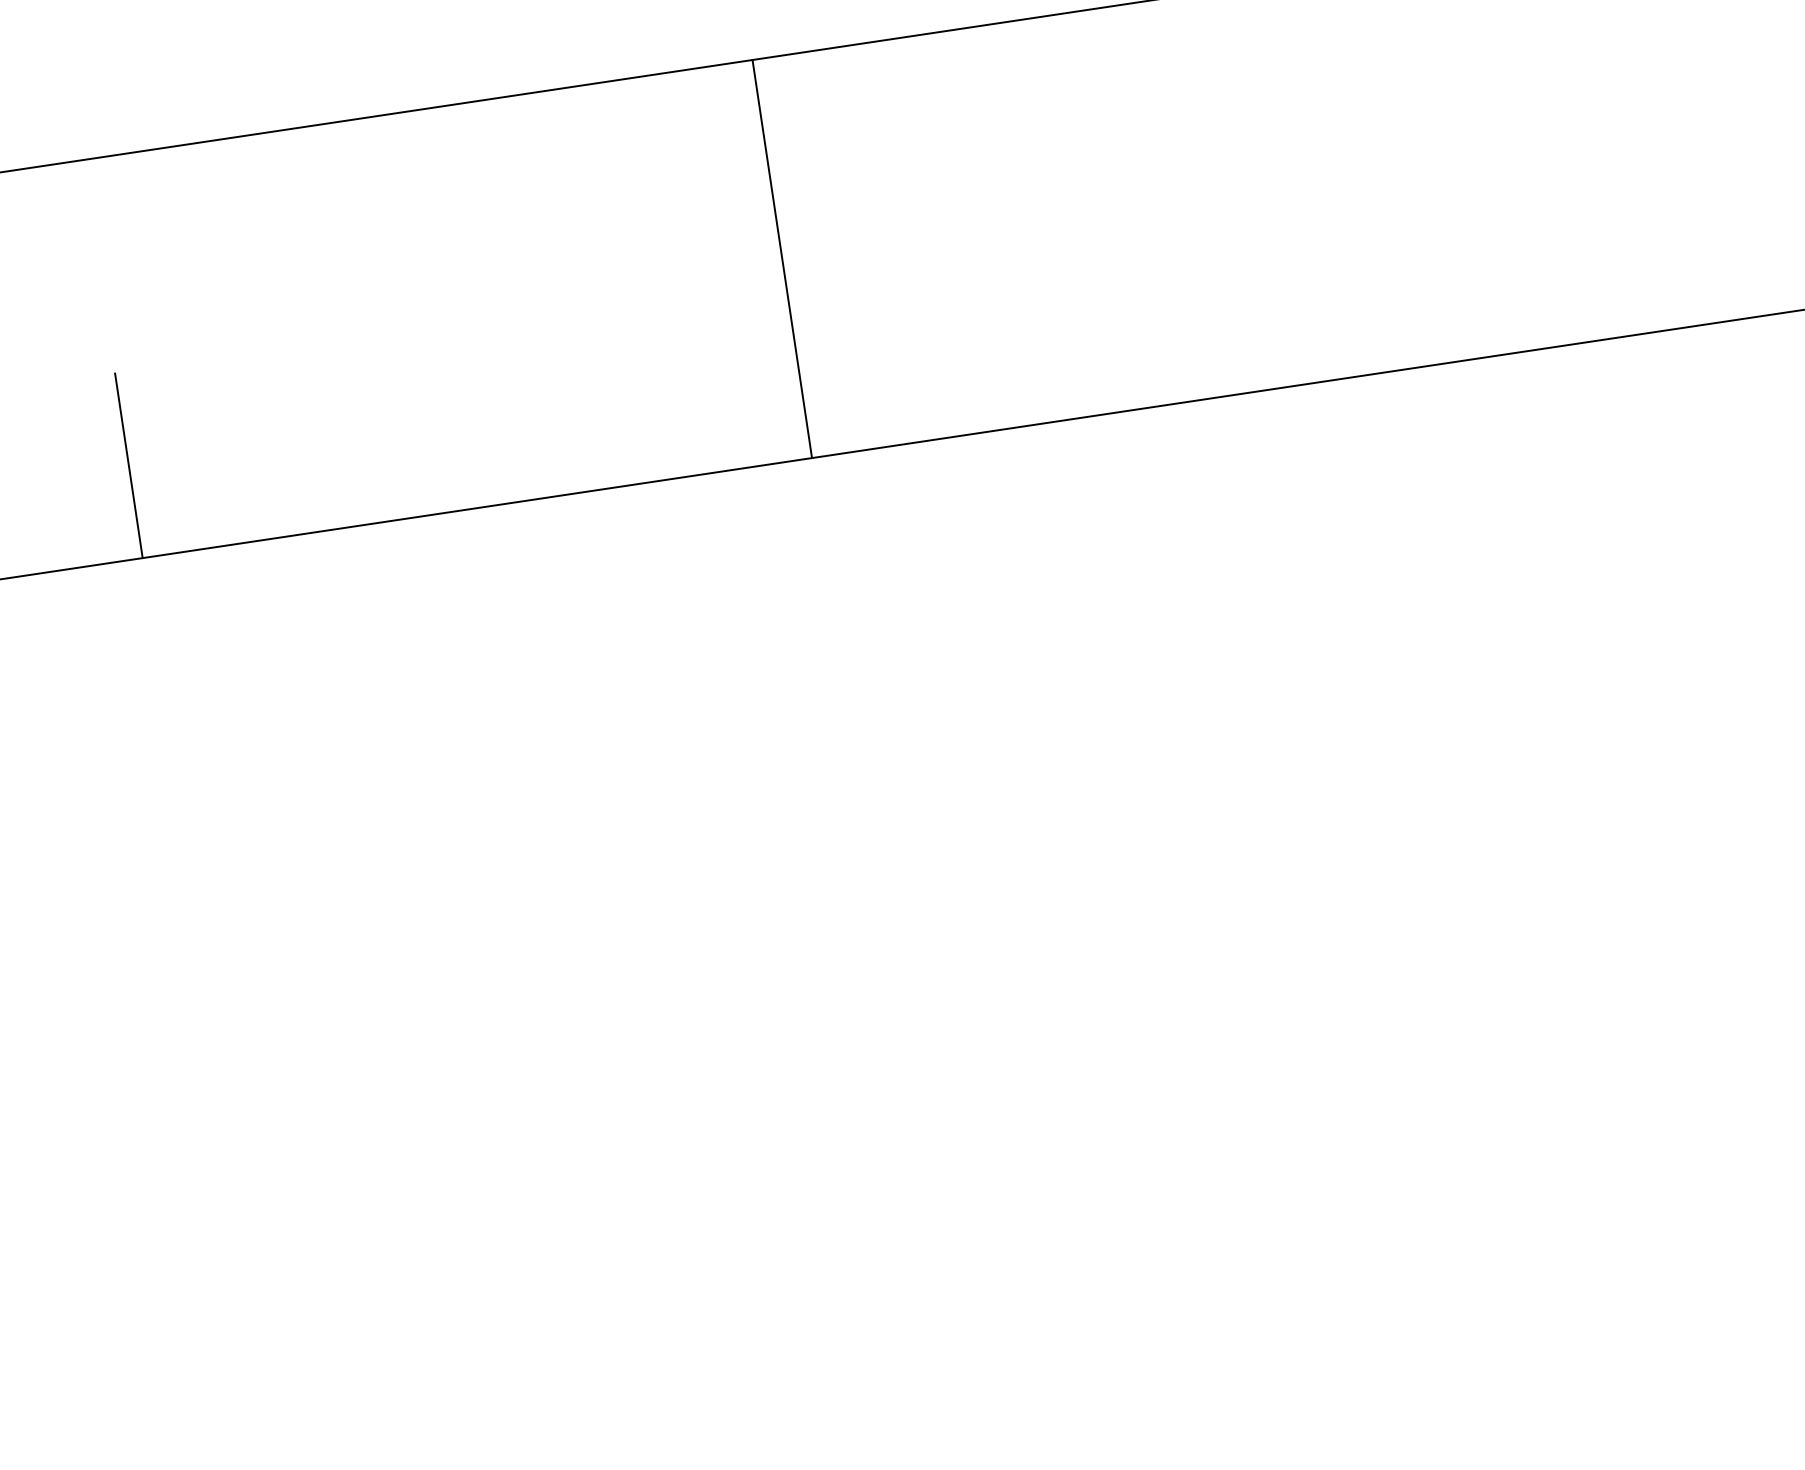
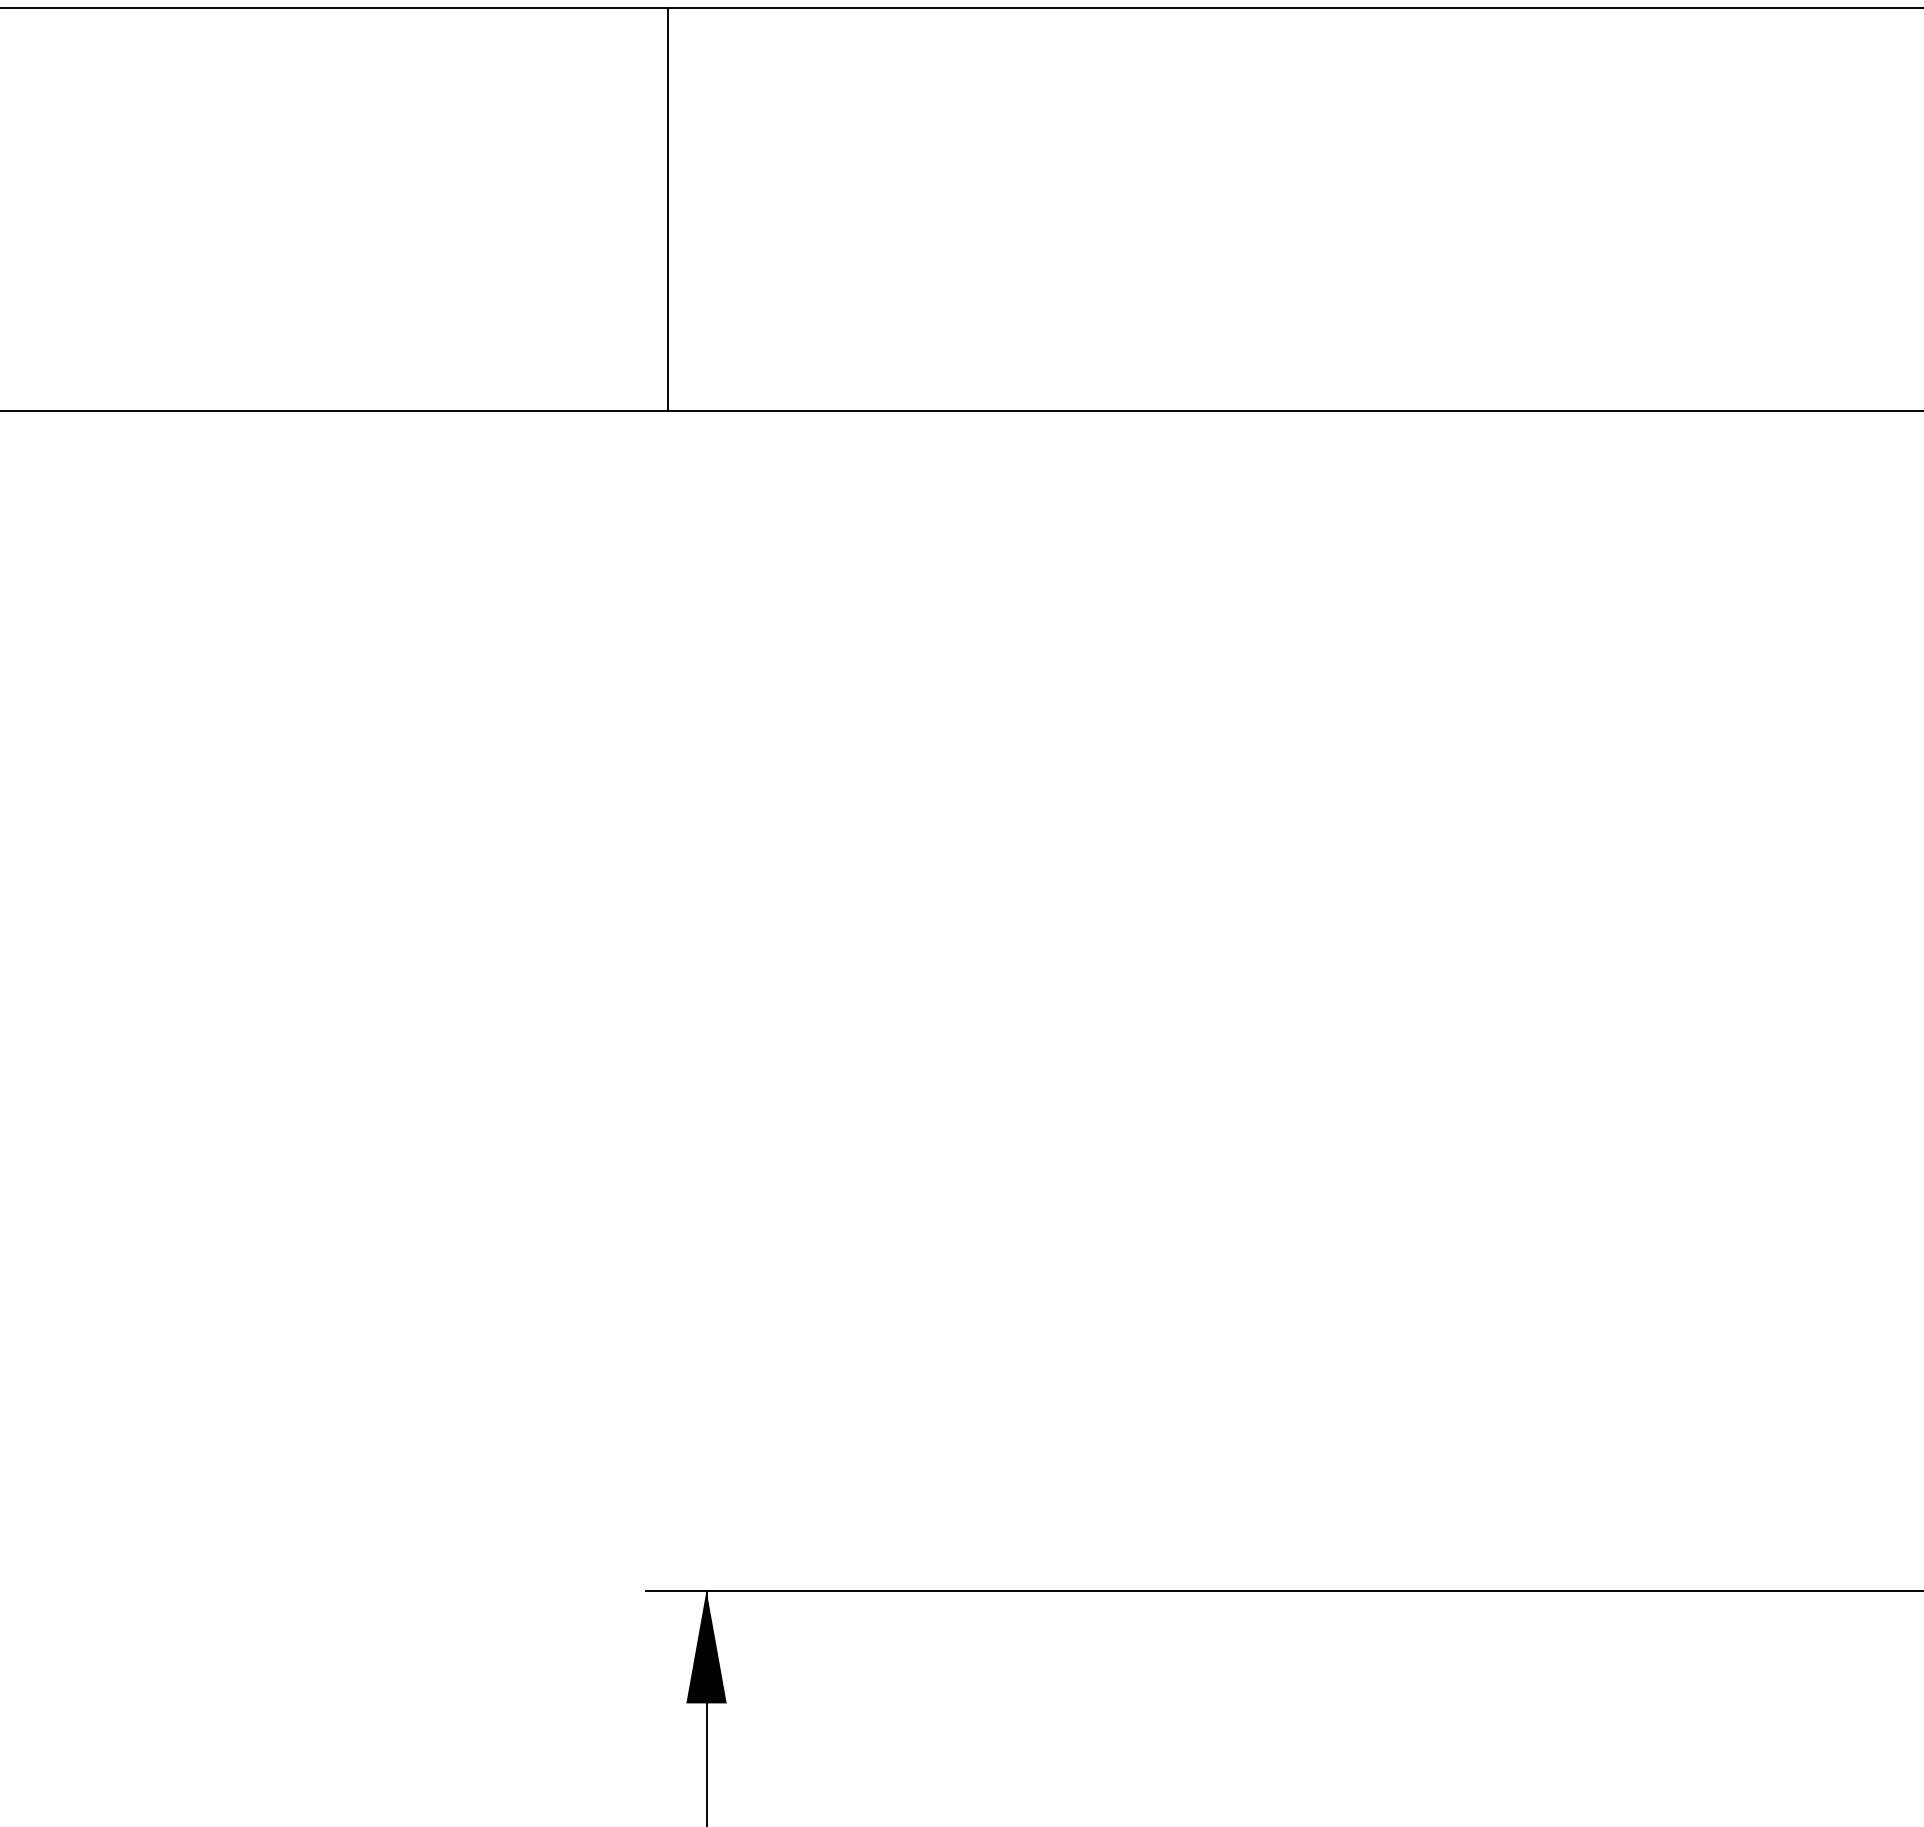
line: (782, 258) -> (668, 209), moved
line: (129, 465) -> (86, 317), removed

